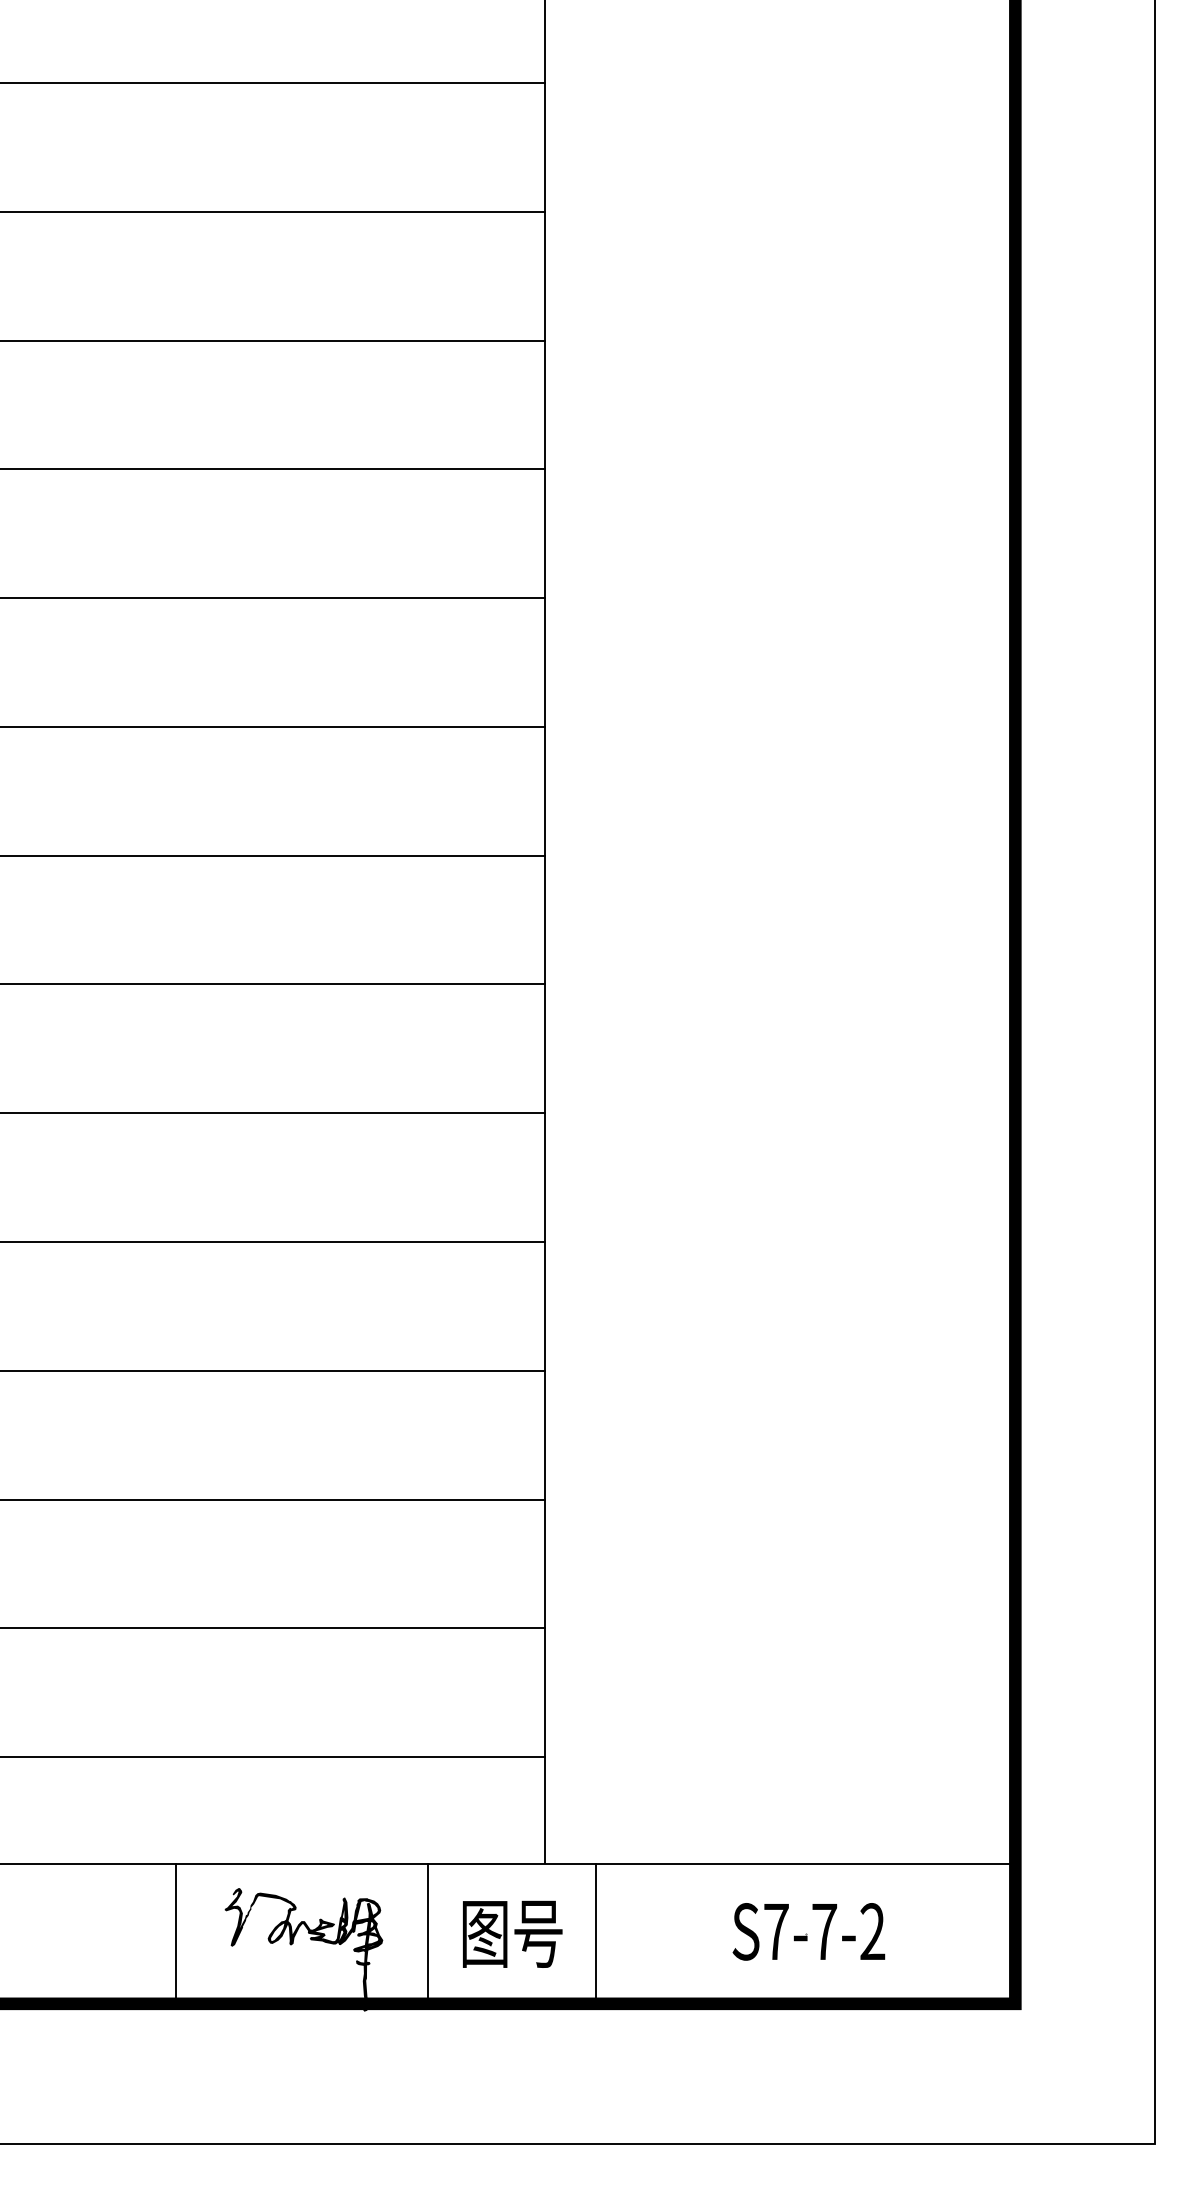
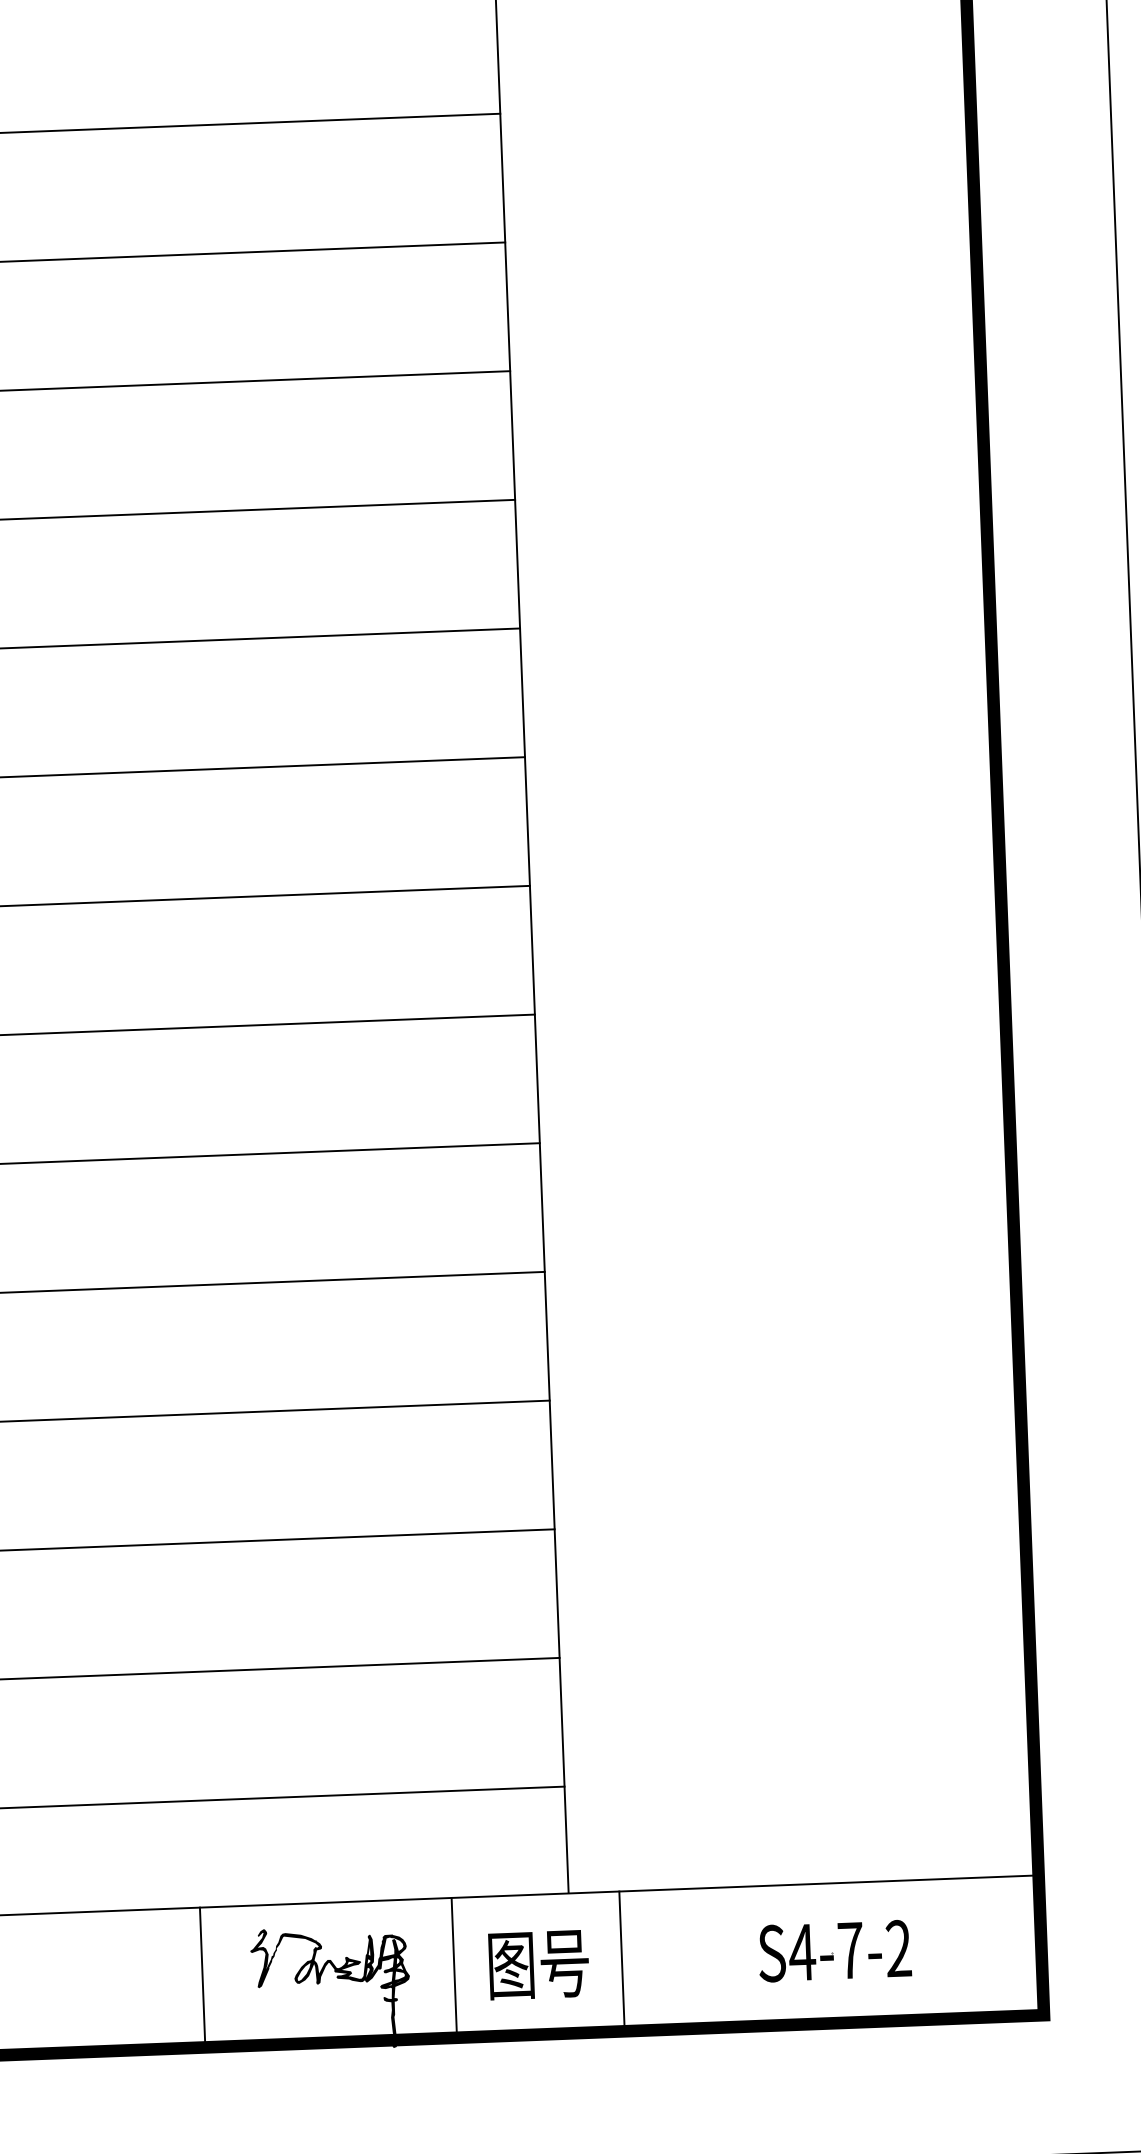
text: (775, 1931) -> (801, 1952), S7-7-2 -> S4-7-2

